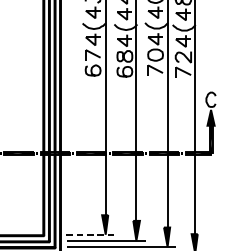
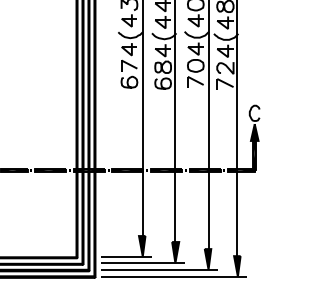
line: (90, 234) -> (126, 256), dashed -> solid

